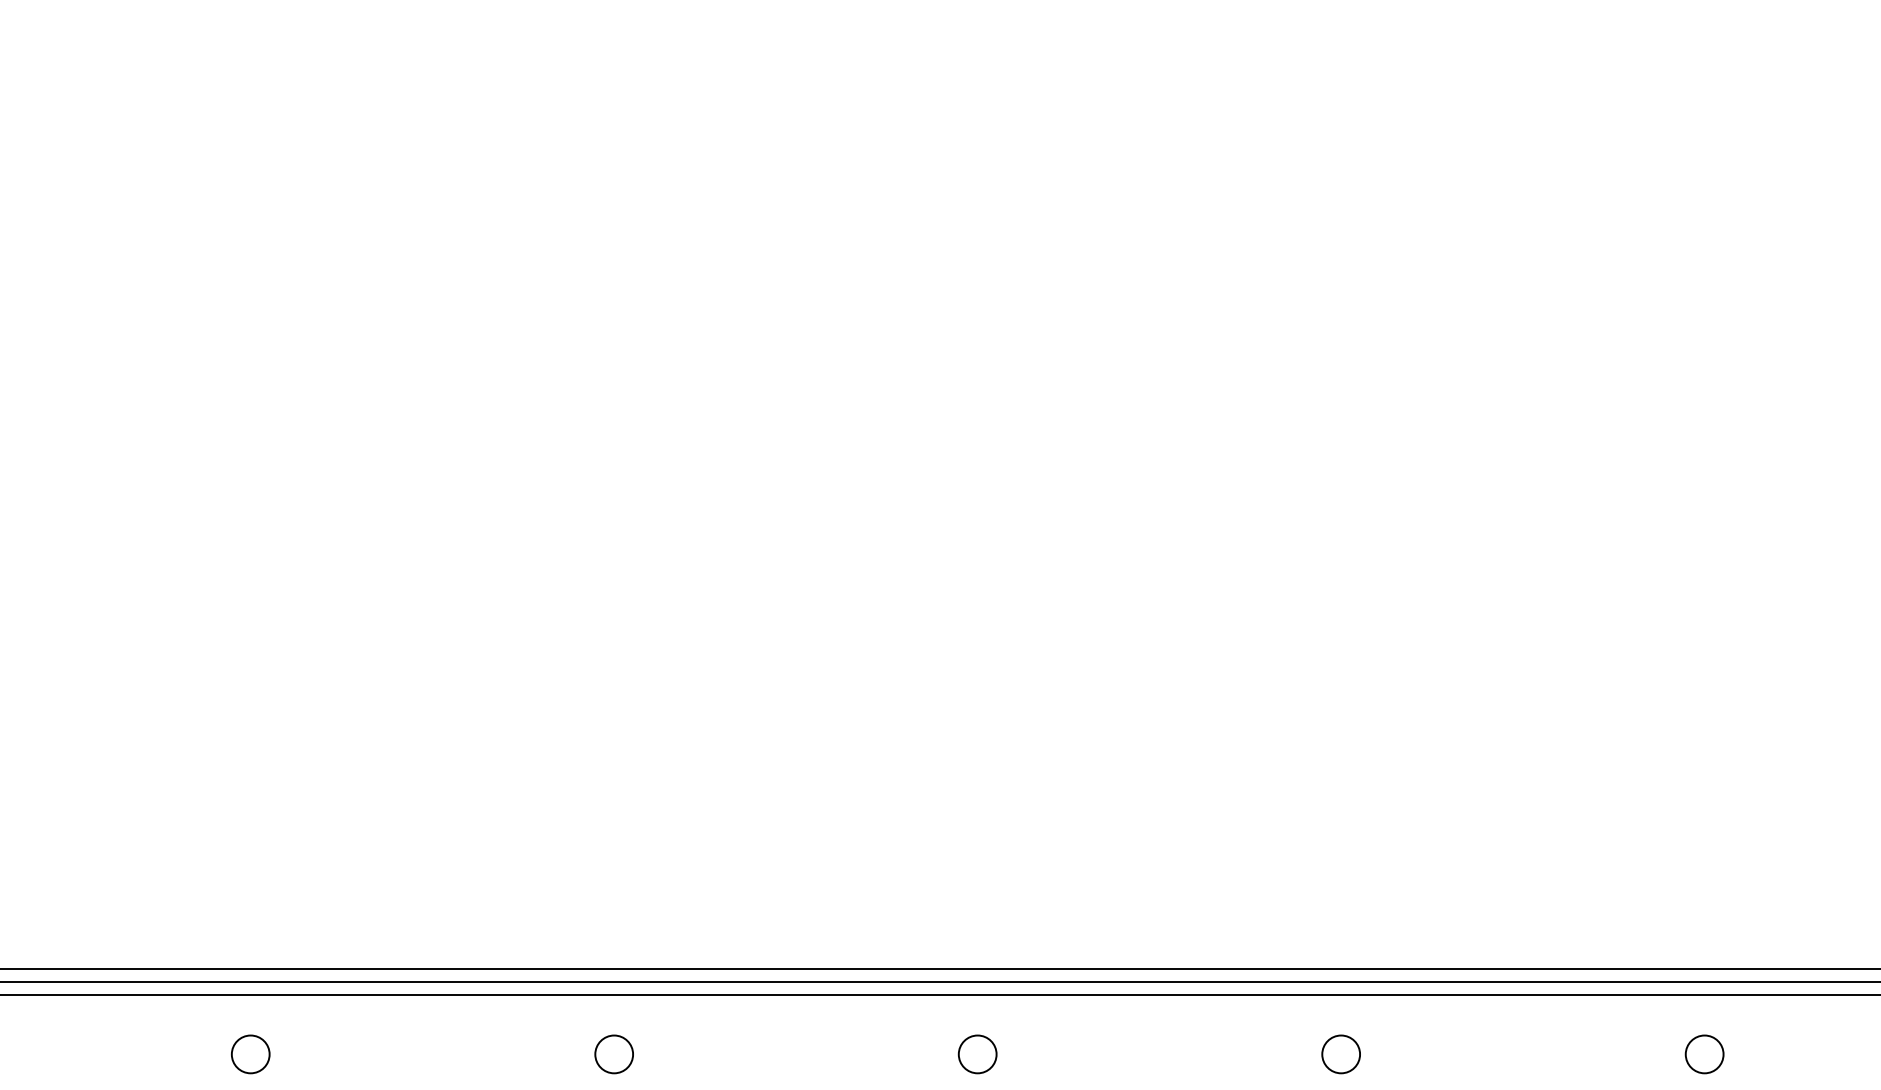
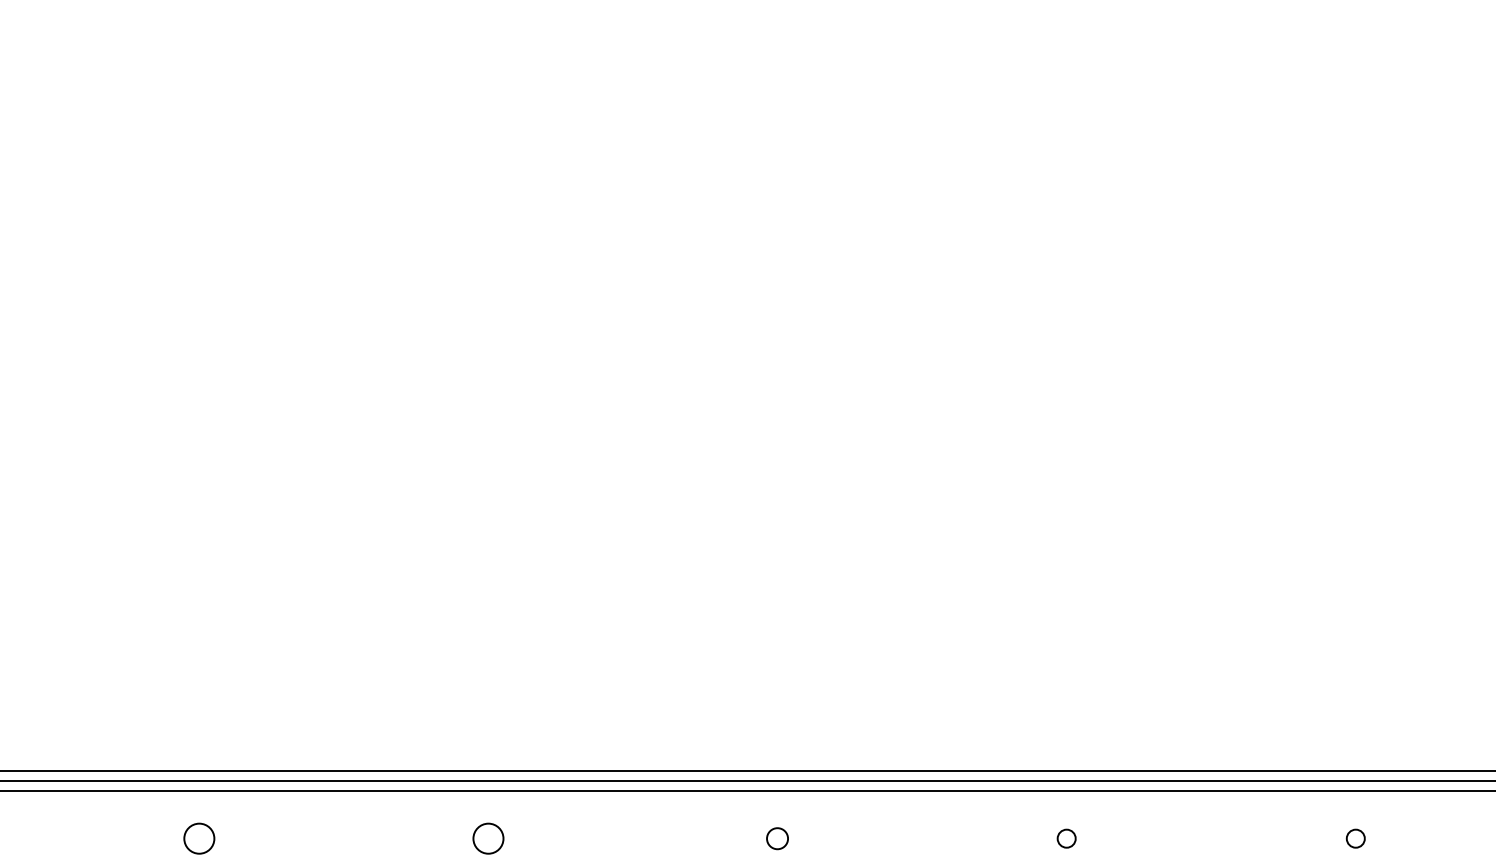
circle: (977, 1054) -> (777, 838), size x0.7
circle: (1341, 1054) -> (1066, 838), size x0.6
circle: (1704, 1054) -> (1355, 838), size x0.6

